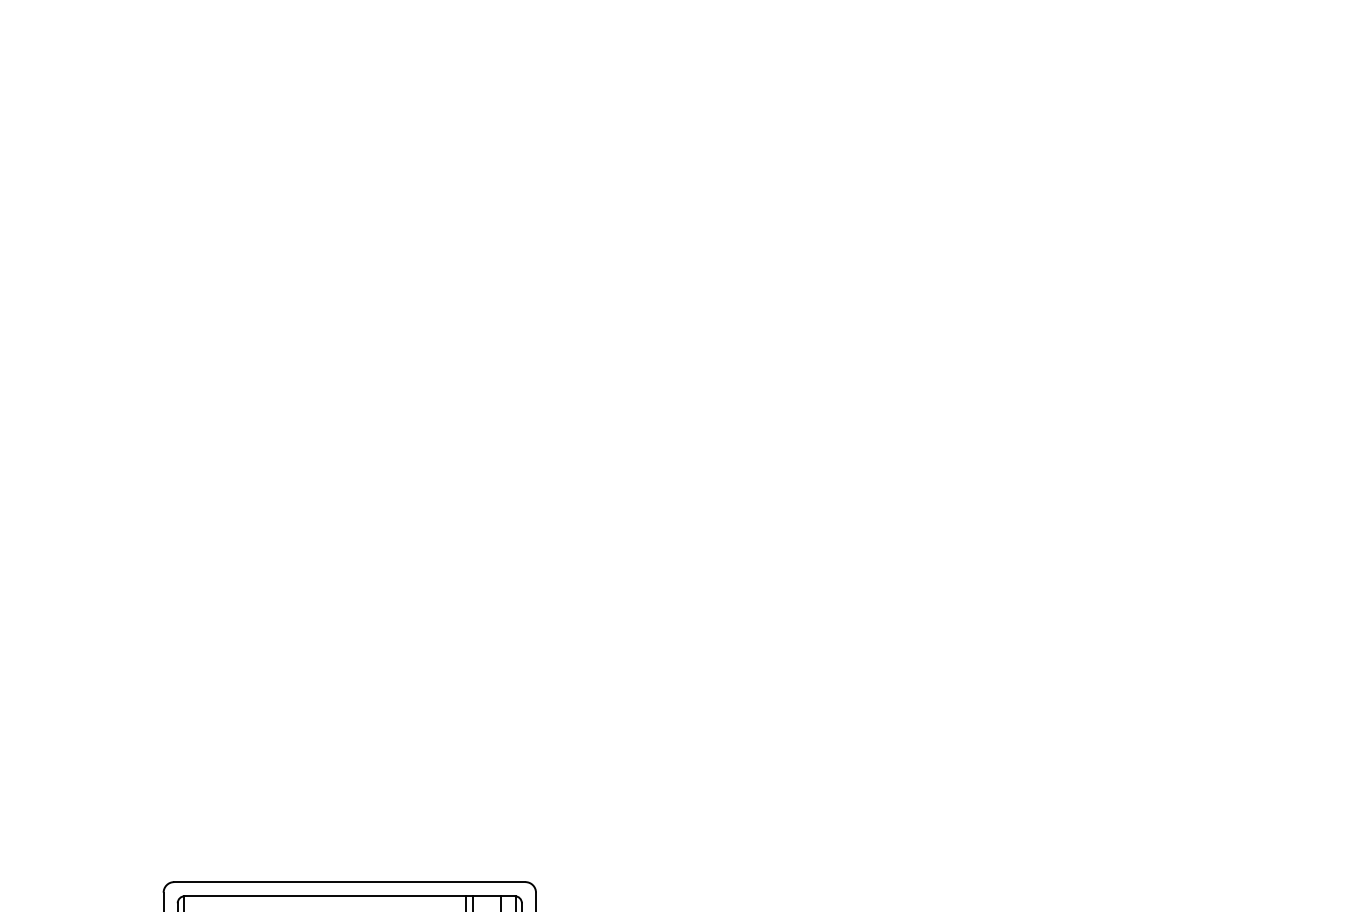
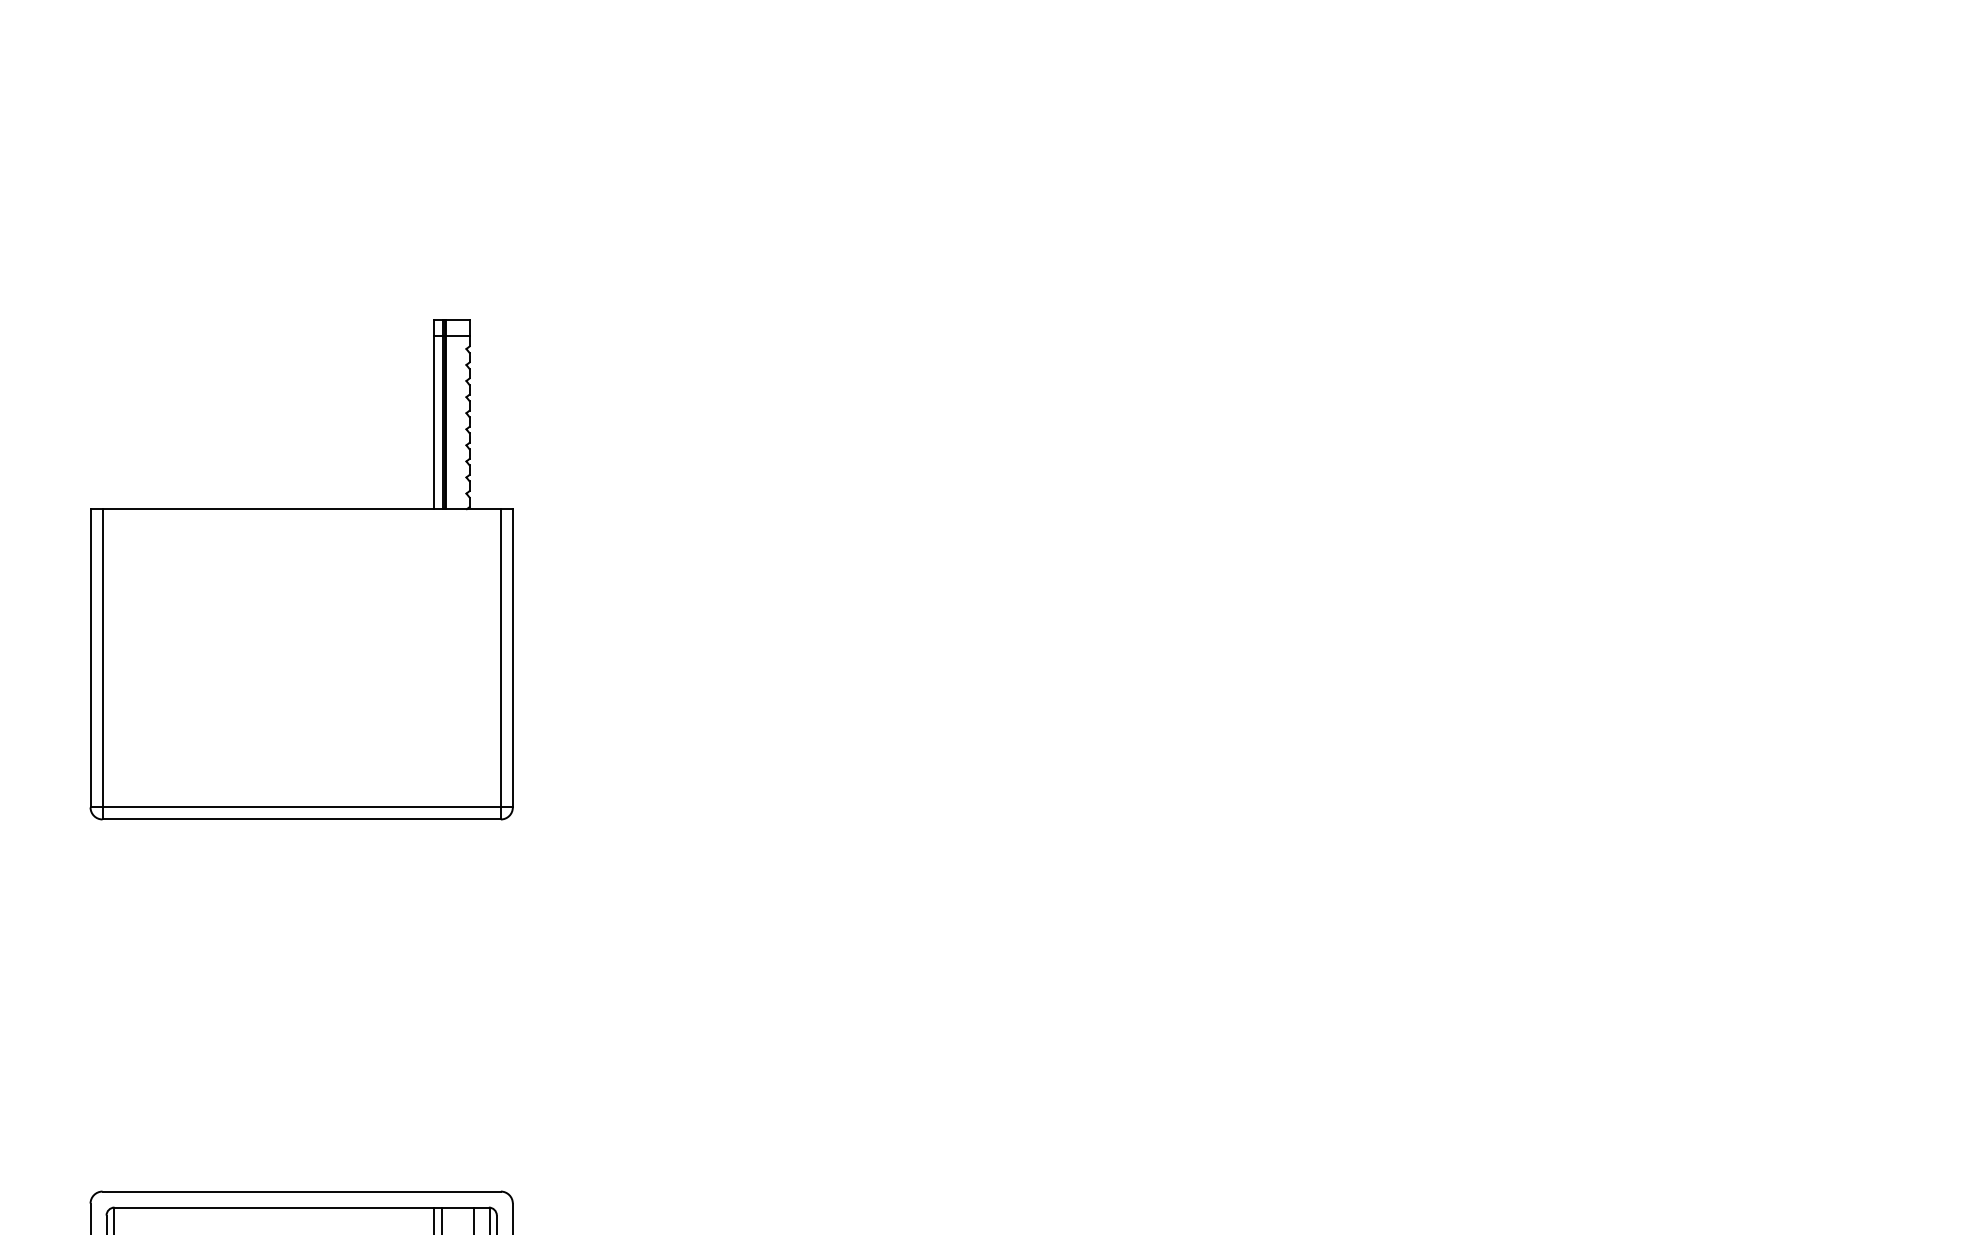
part: (349, 333) -> (301, 569), added

